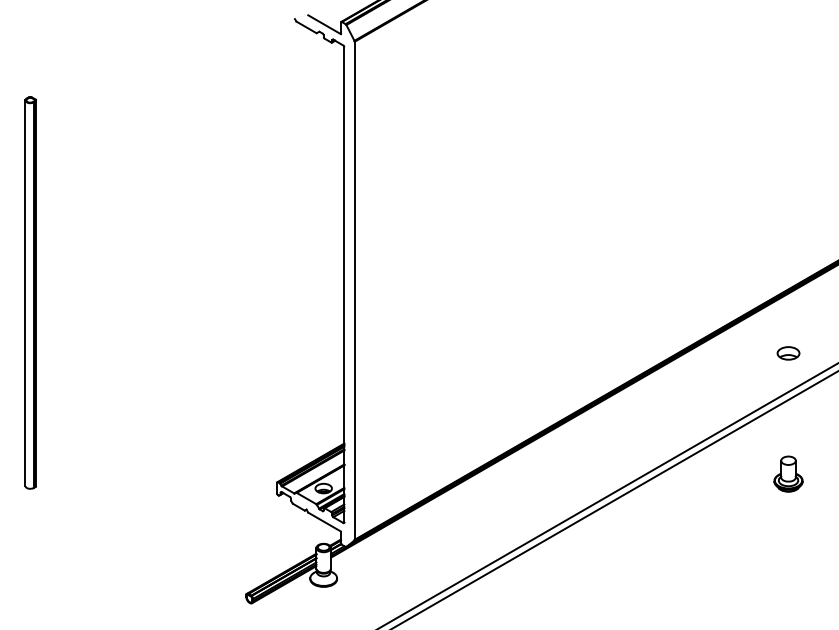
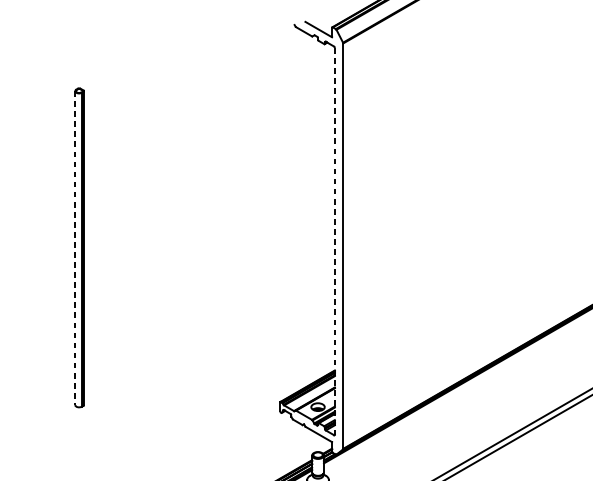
line: (344, 284) -> (334, 241), solid -> dashed
line: (25, 293) -> (75, 248), solid -> dashed

